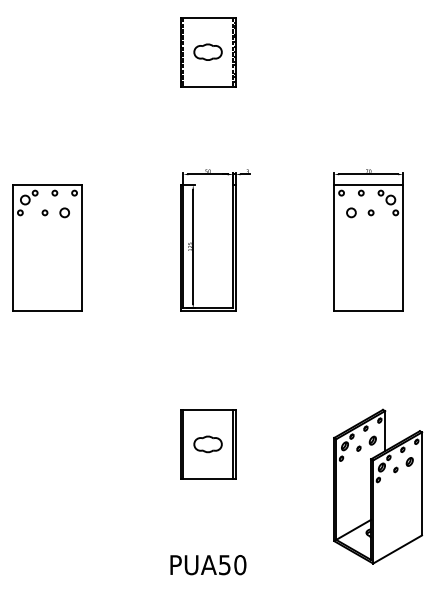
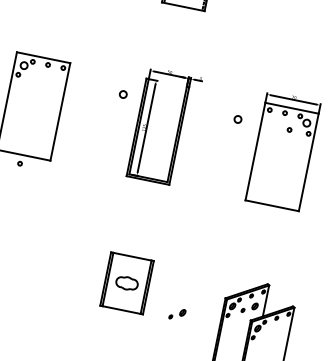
circle: (44, 212) -> (19, 163), moved
circle: (64, 212) -> (123, 94), moved
circle: (351, 212) -> (238, 119), moved
part: (403, 465) -> (177, 314), moved

